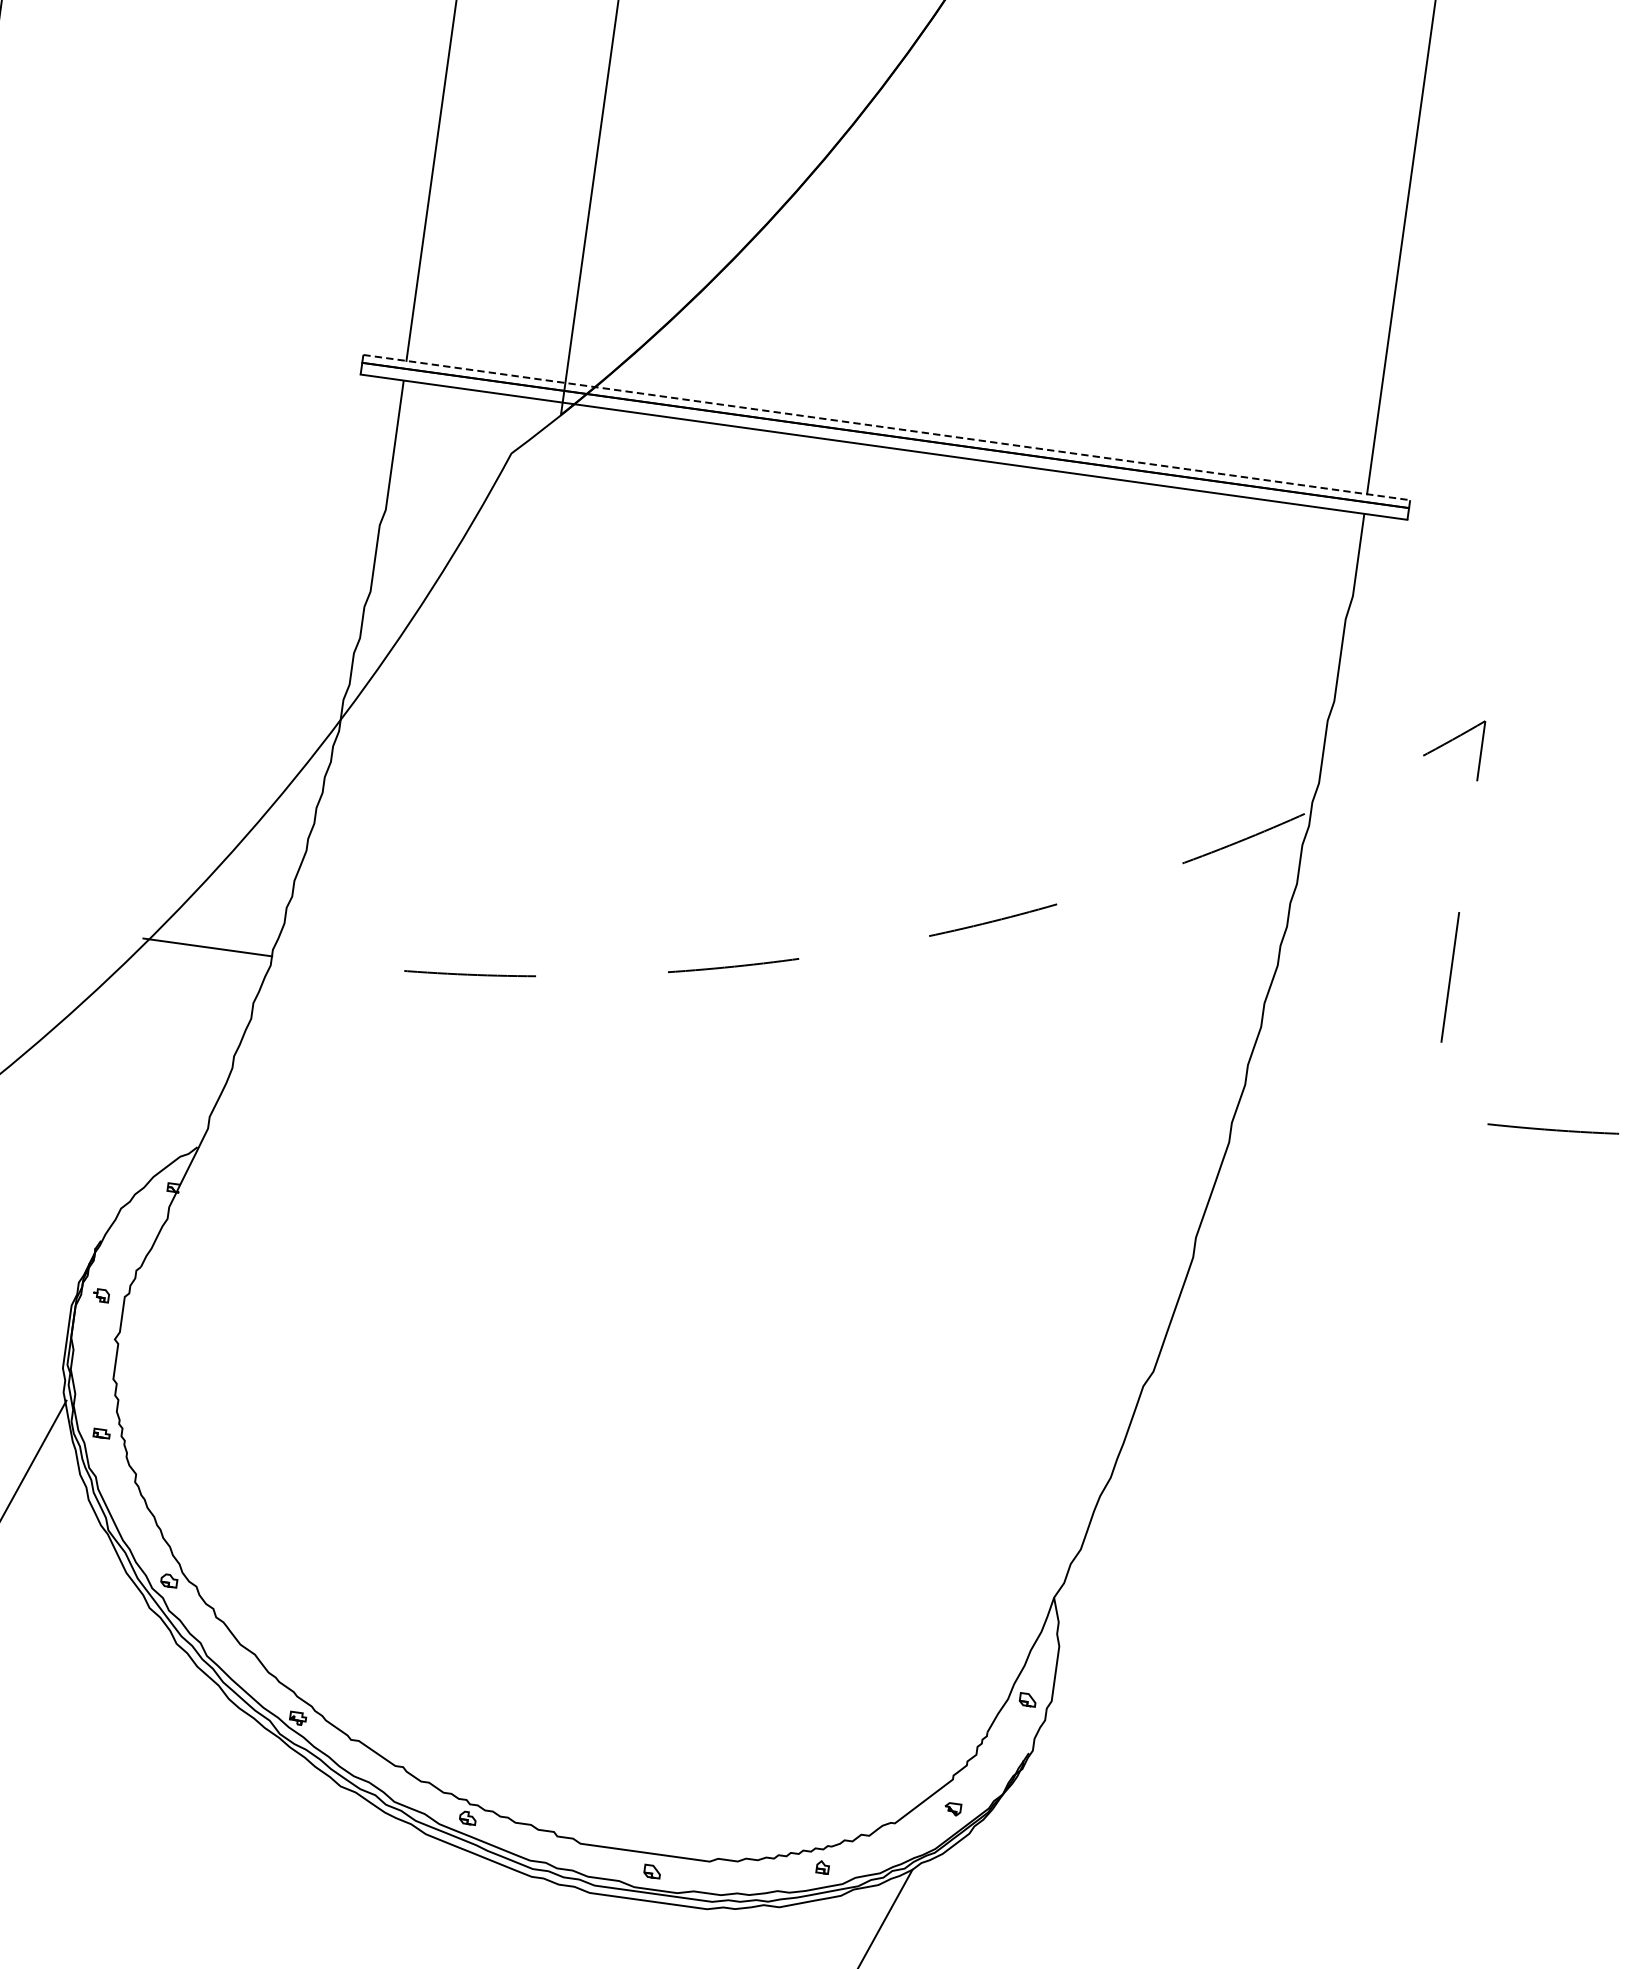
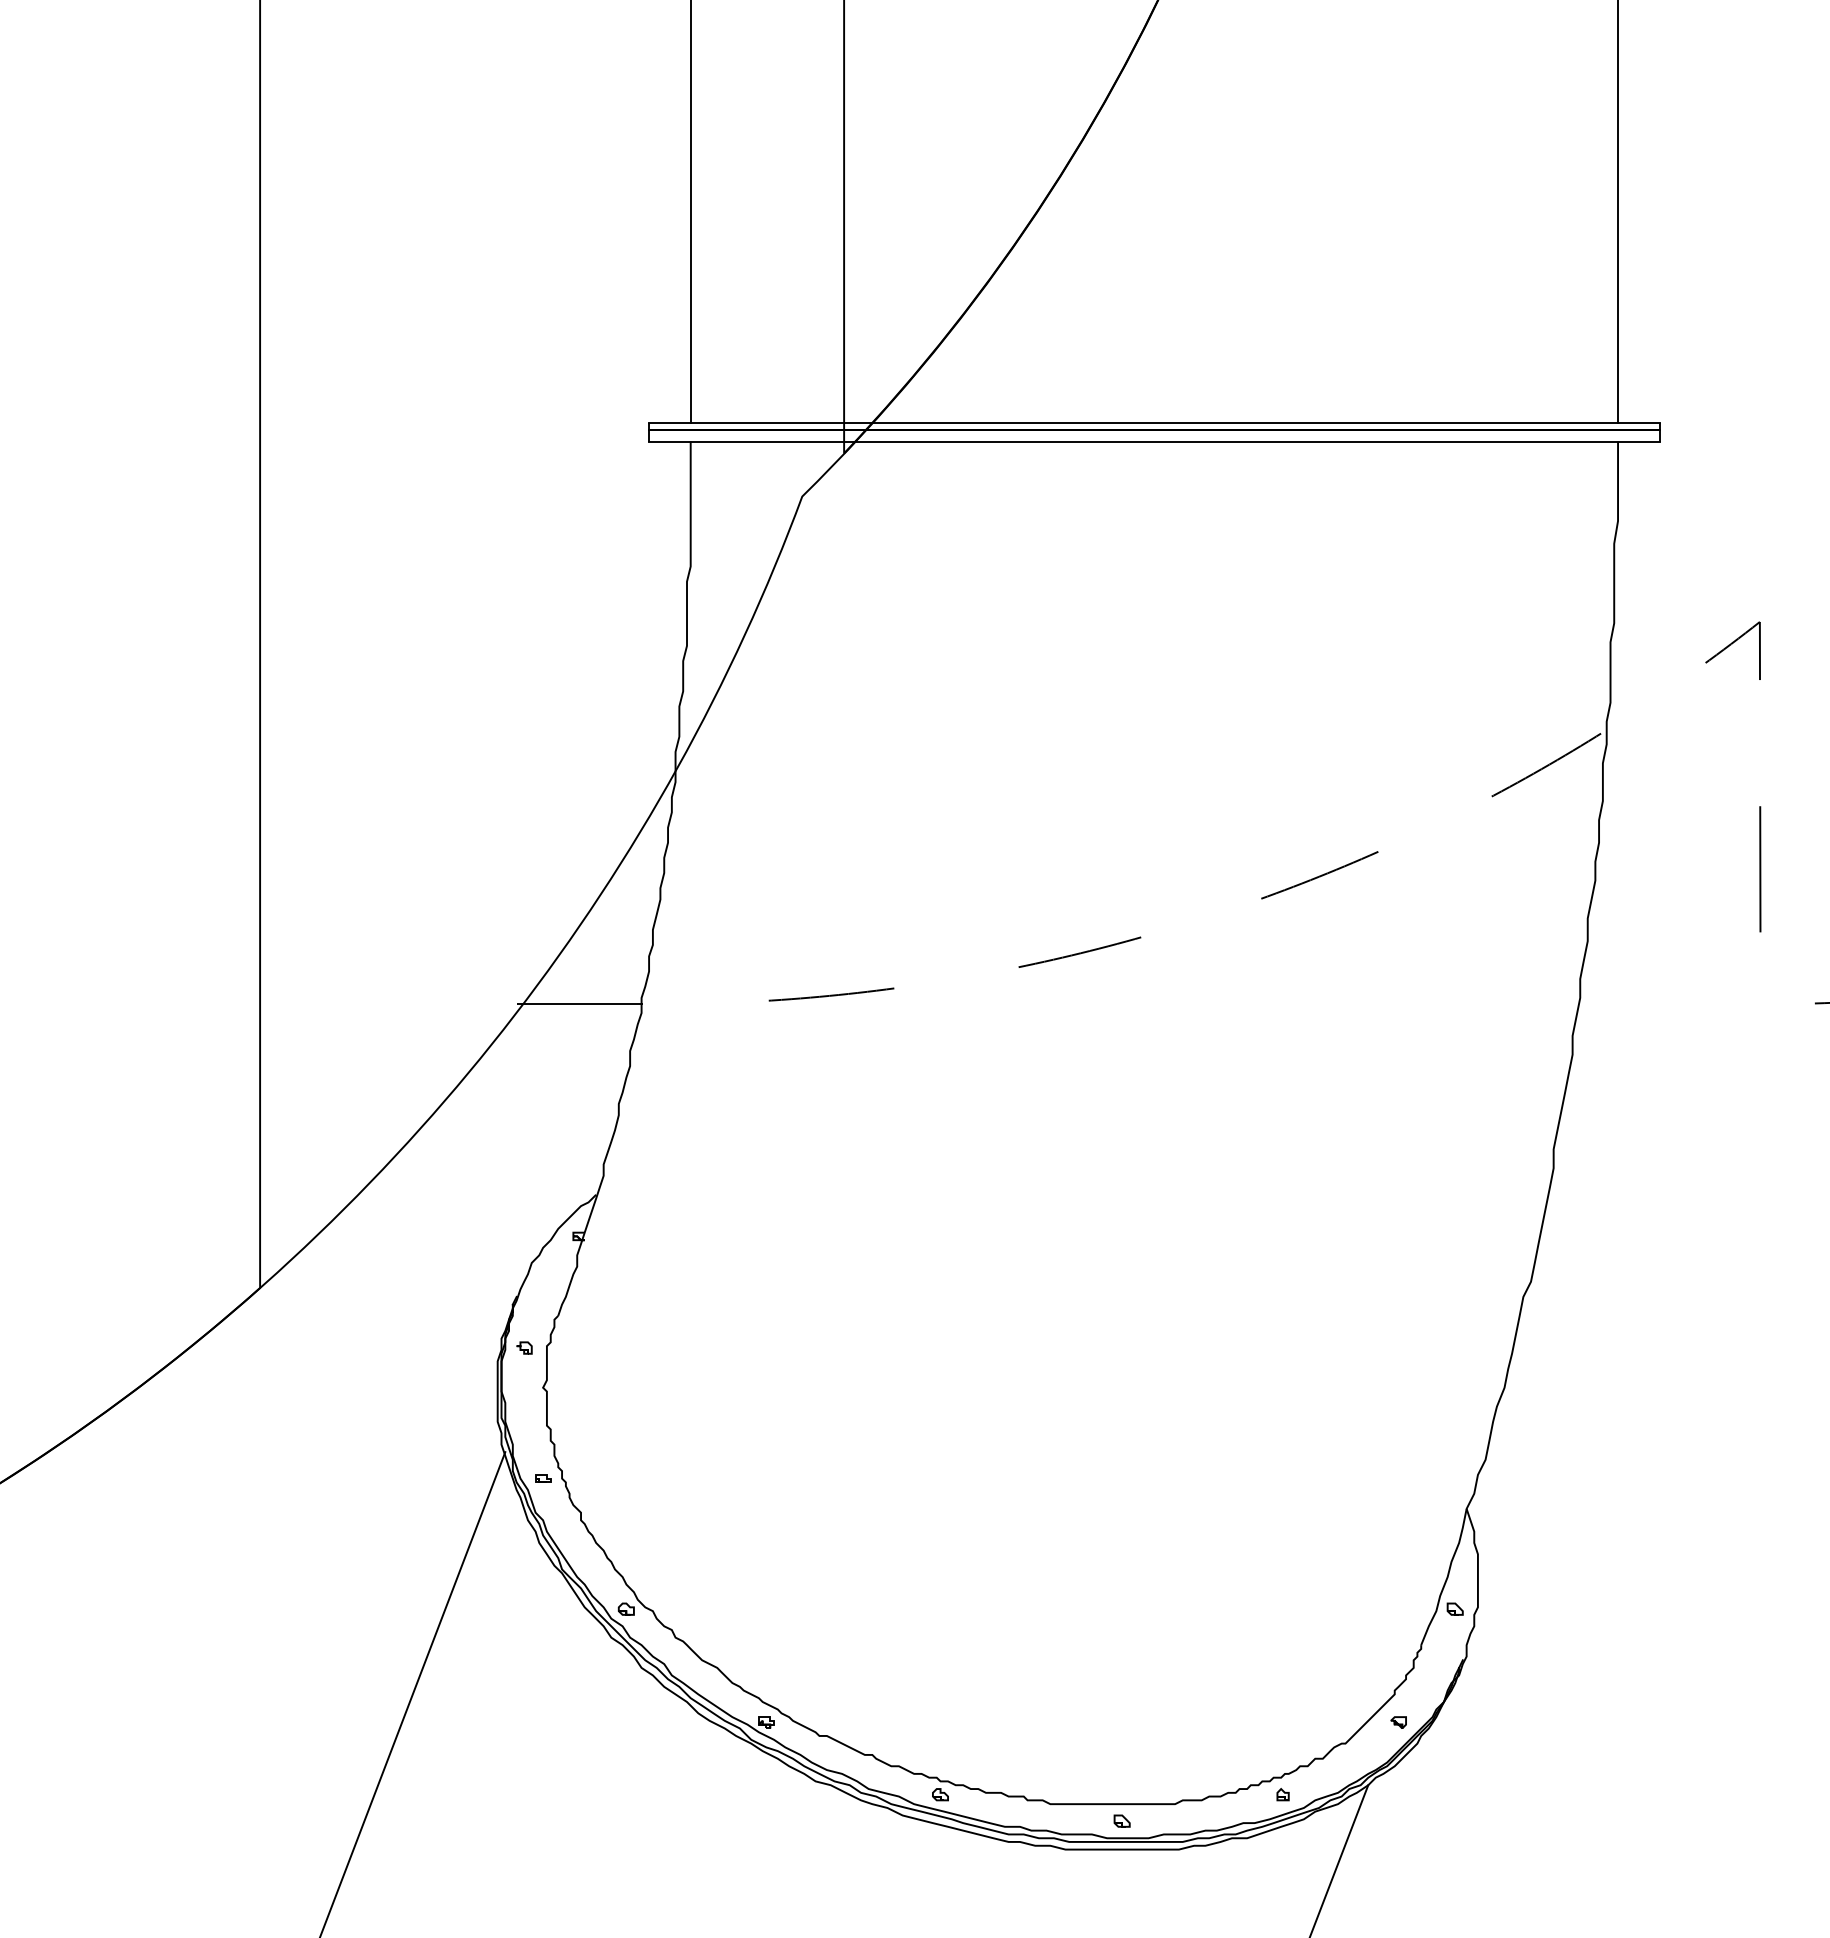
line: (886, 427) -> (1154, 422), dashed -> solid

